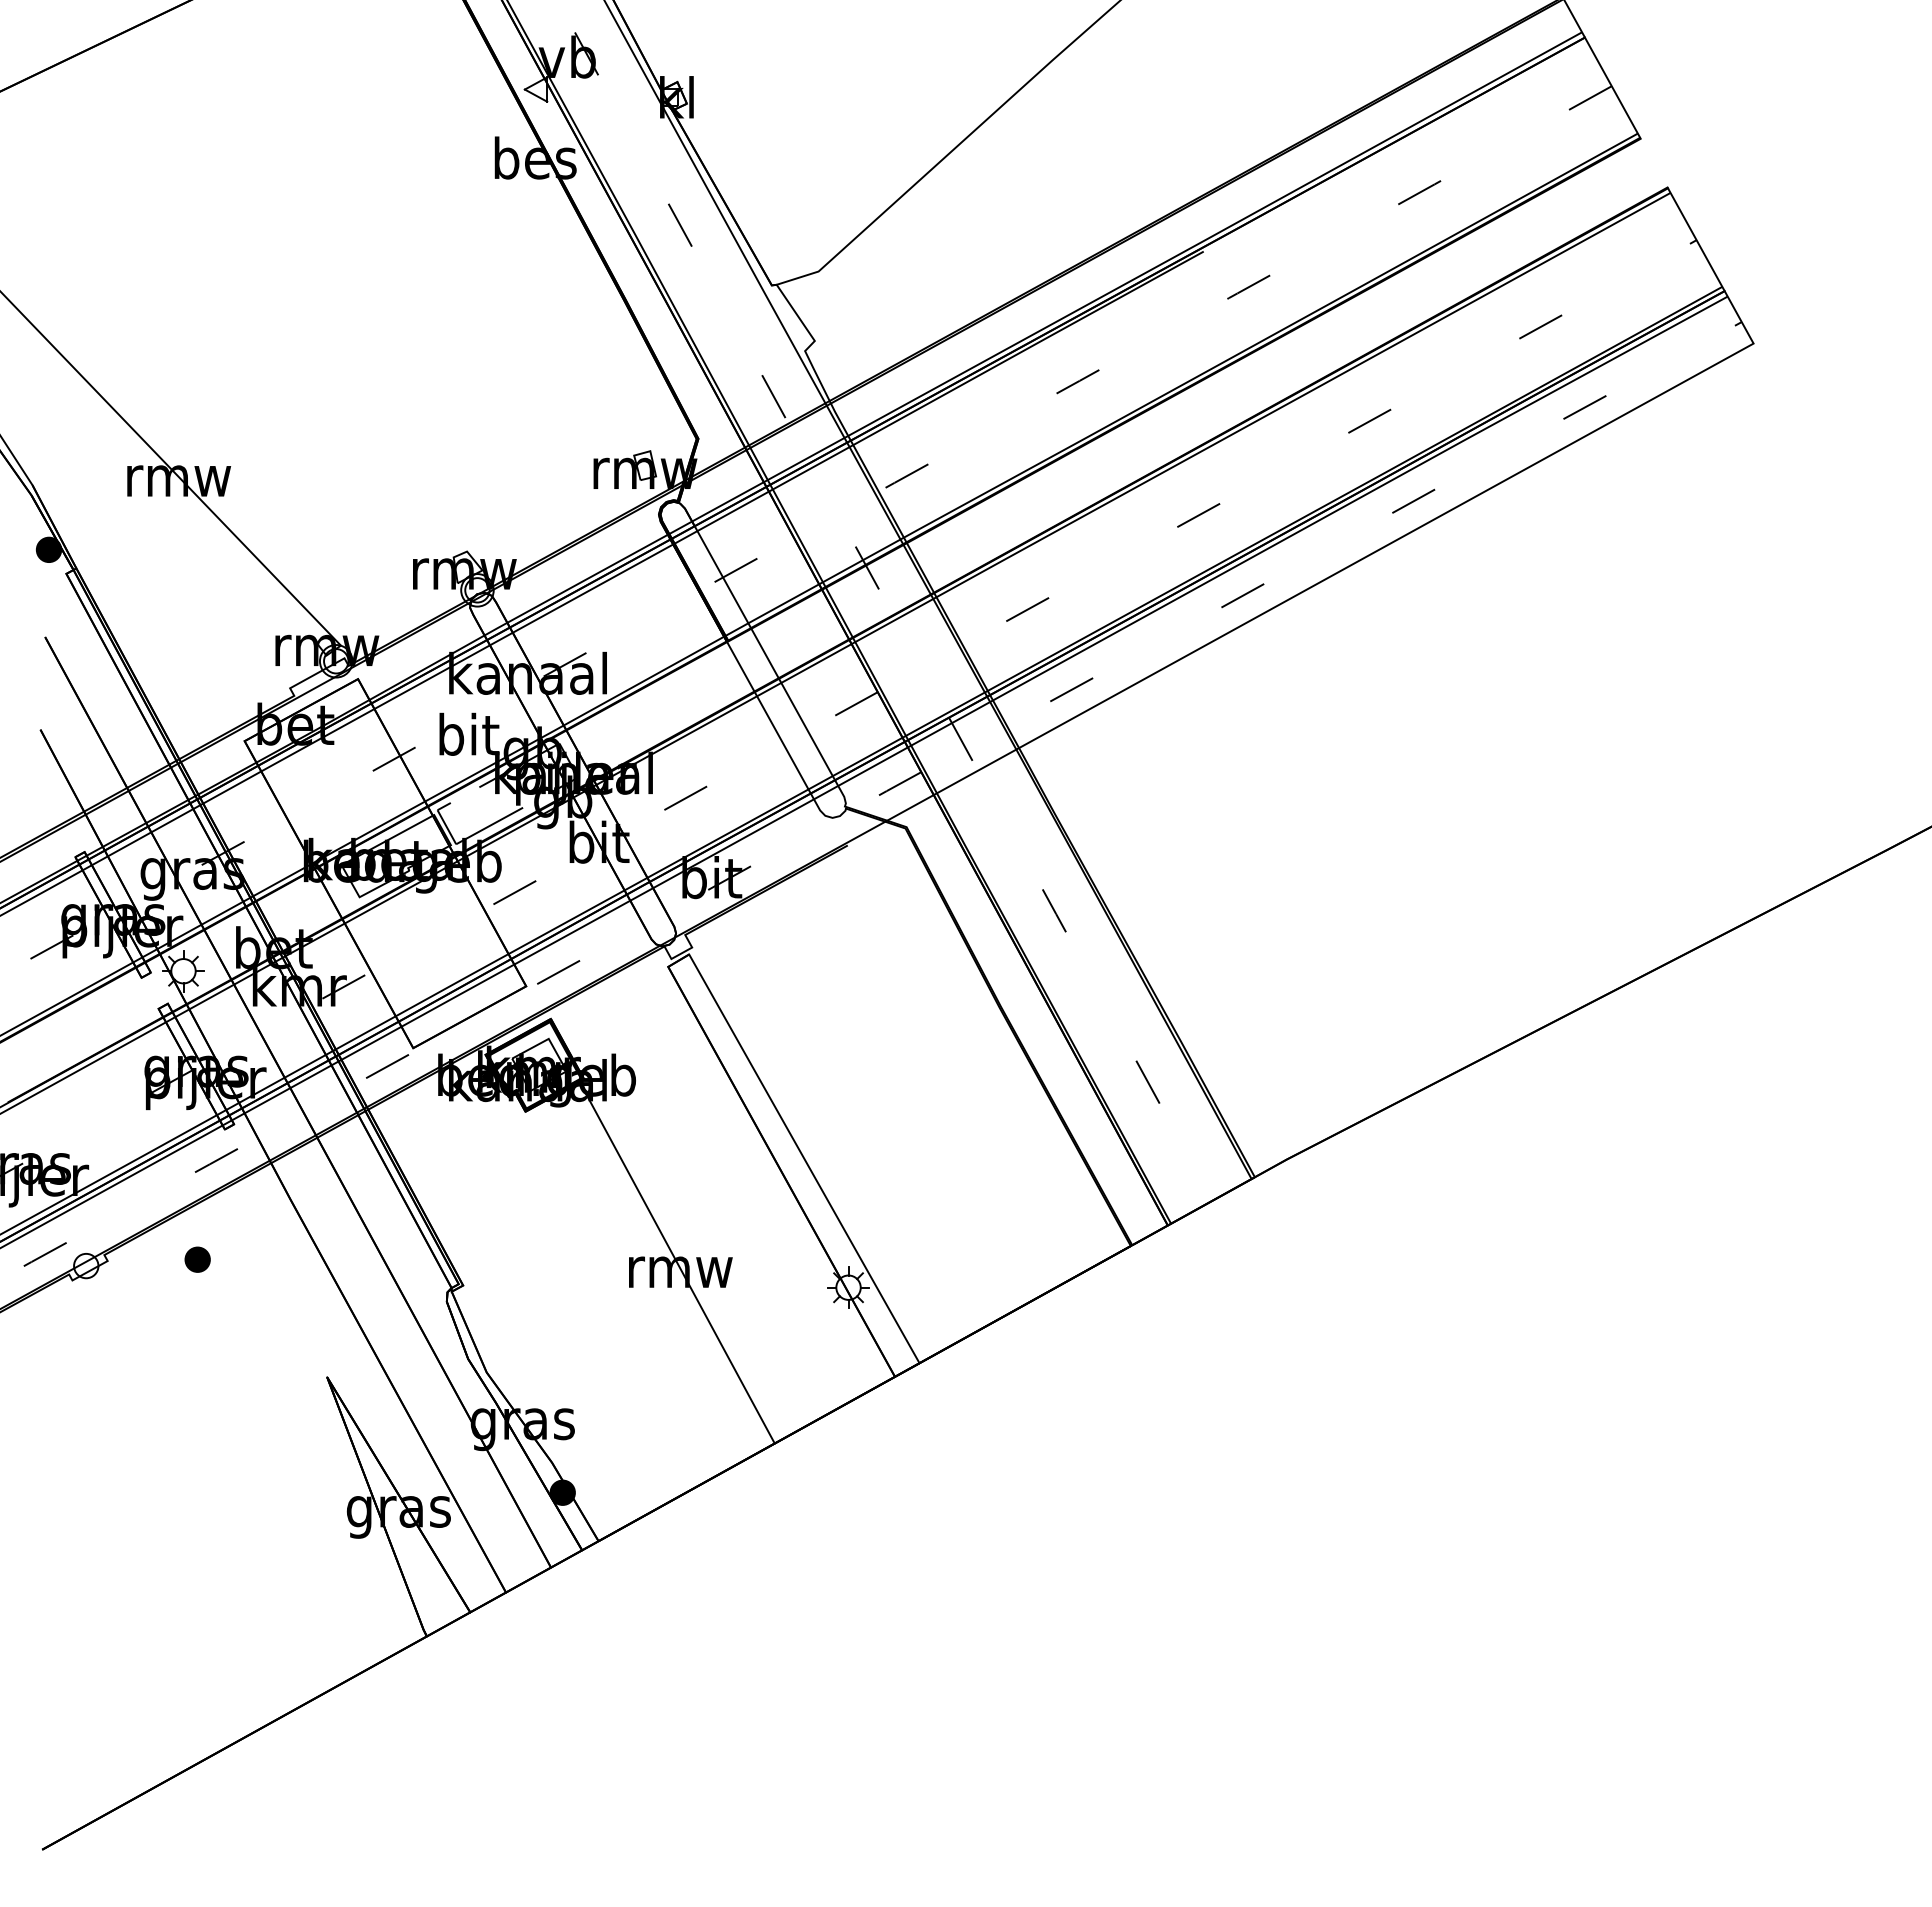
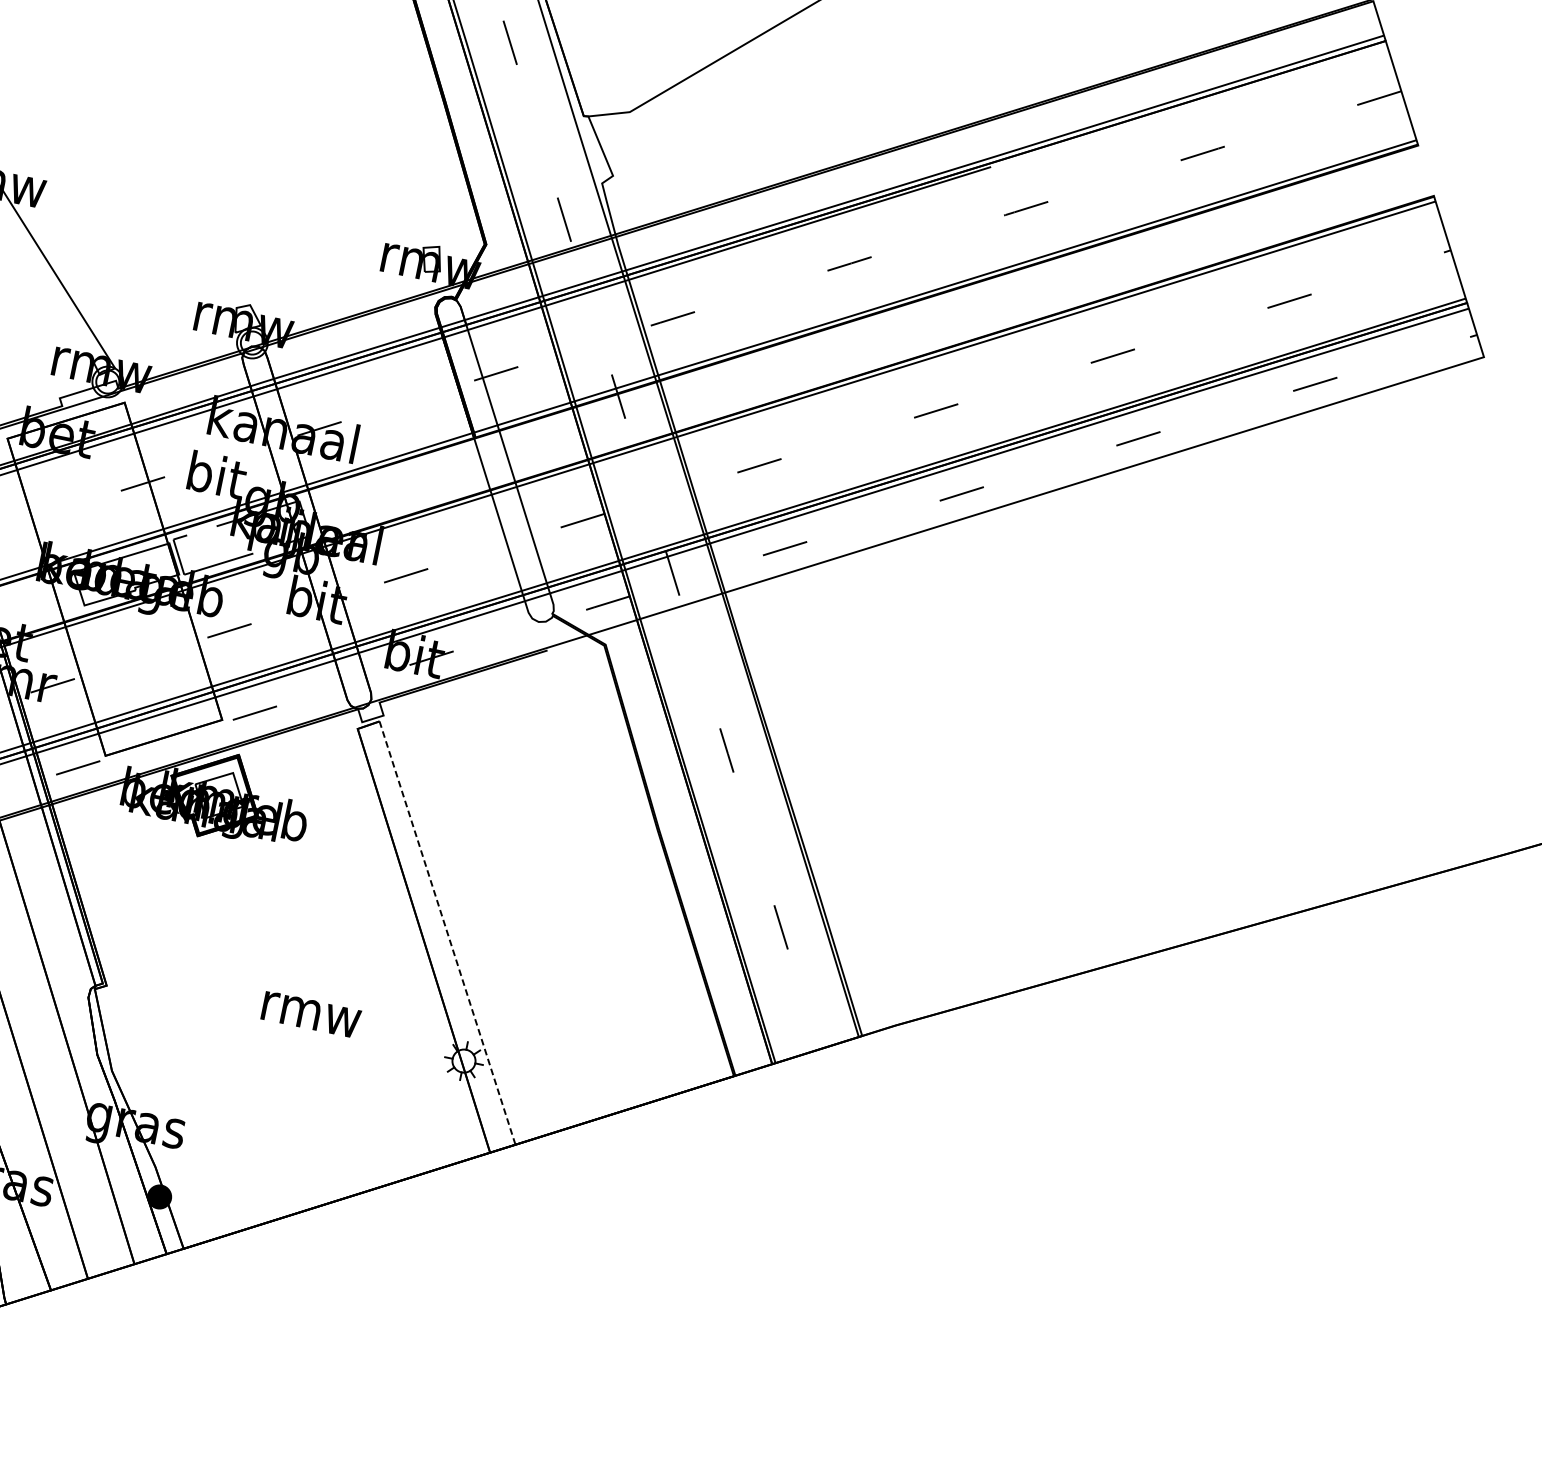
line: (804, 1158) -> (447, 932), solid -> dashed
line: (679, 1267) -> (310, 1010), removed

